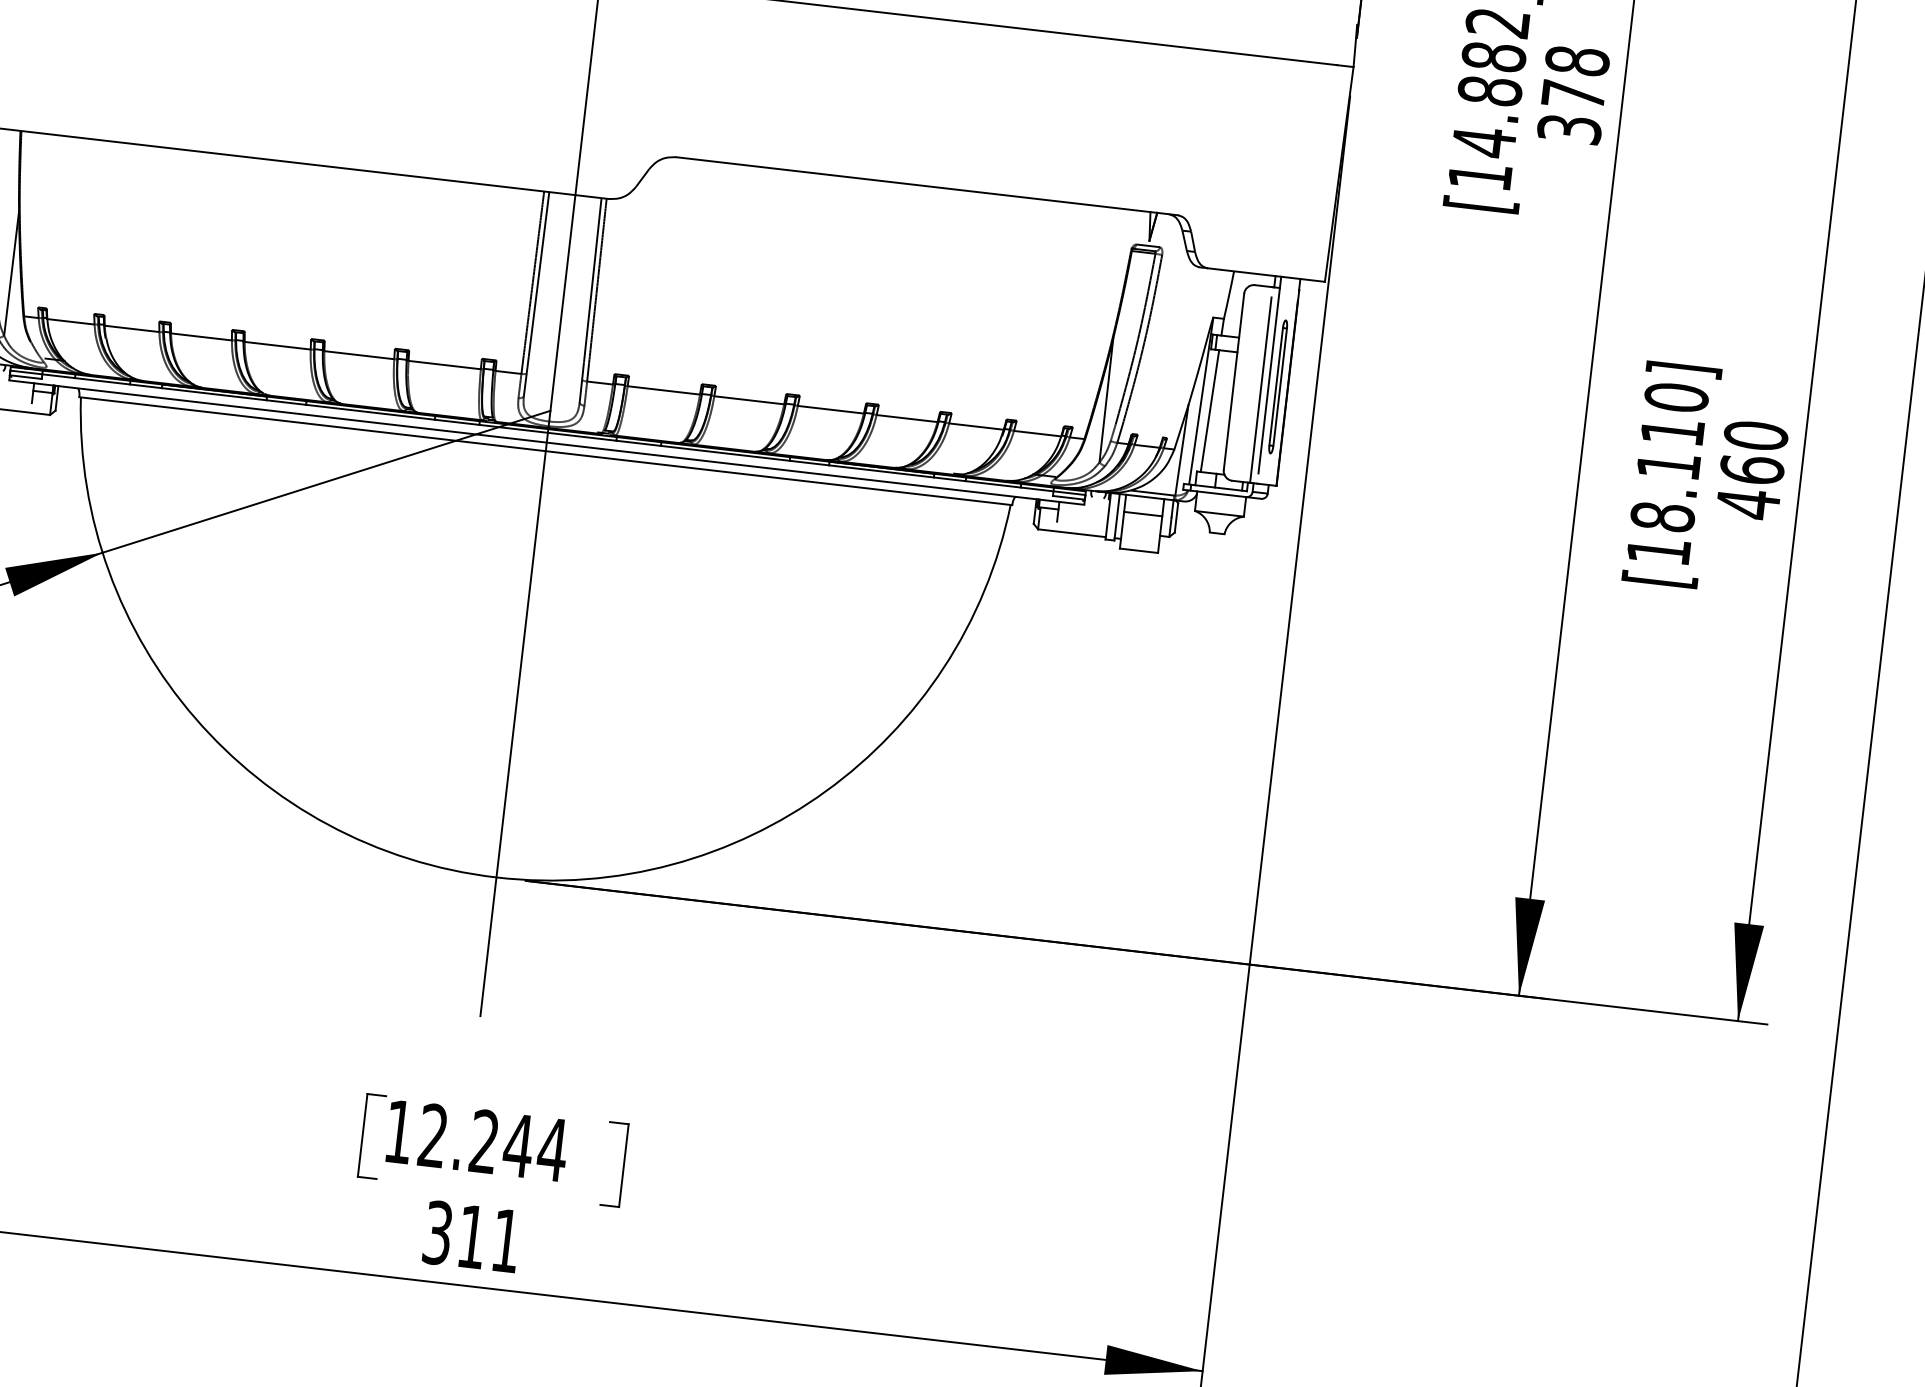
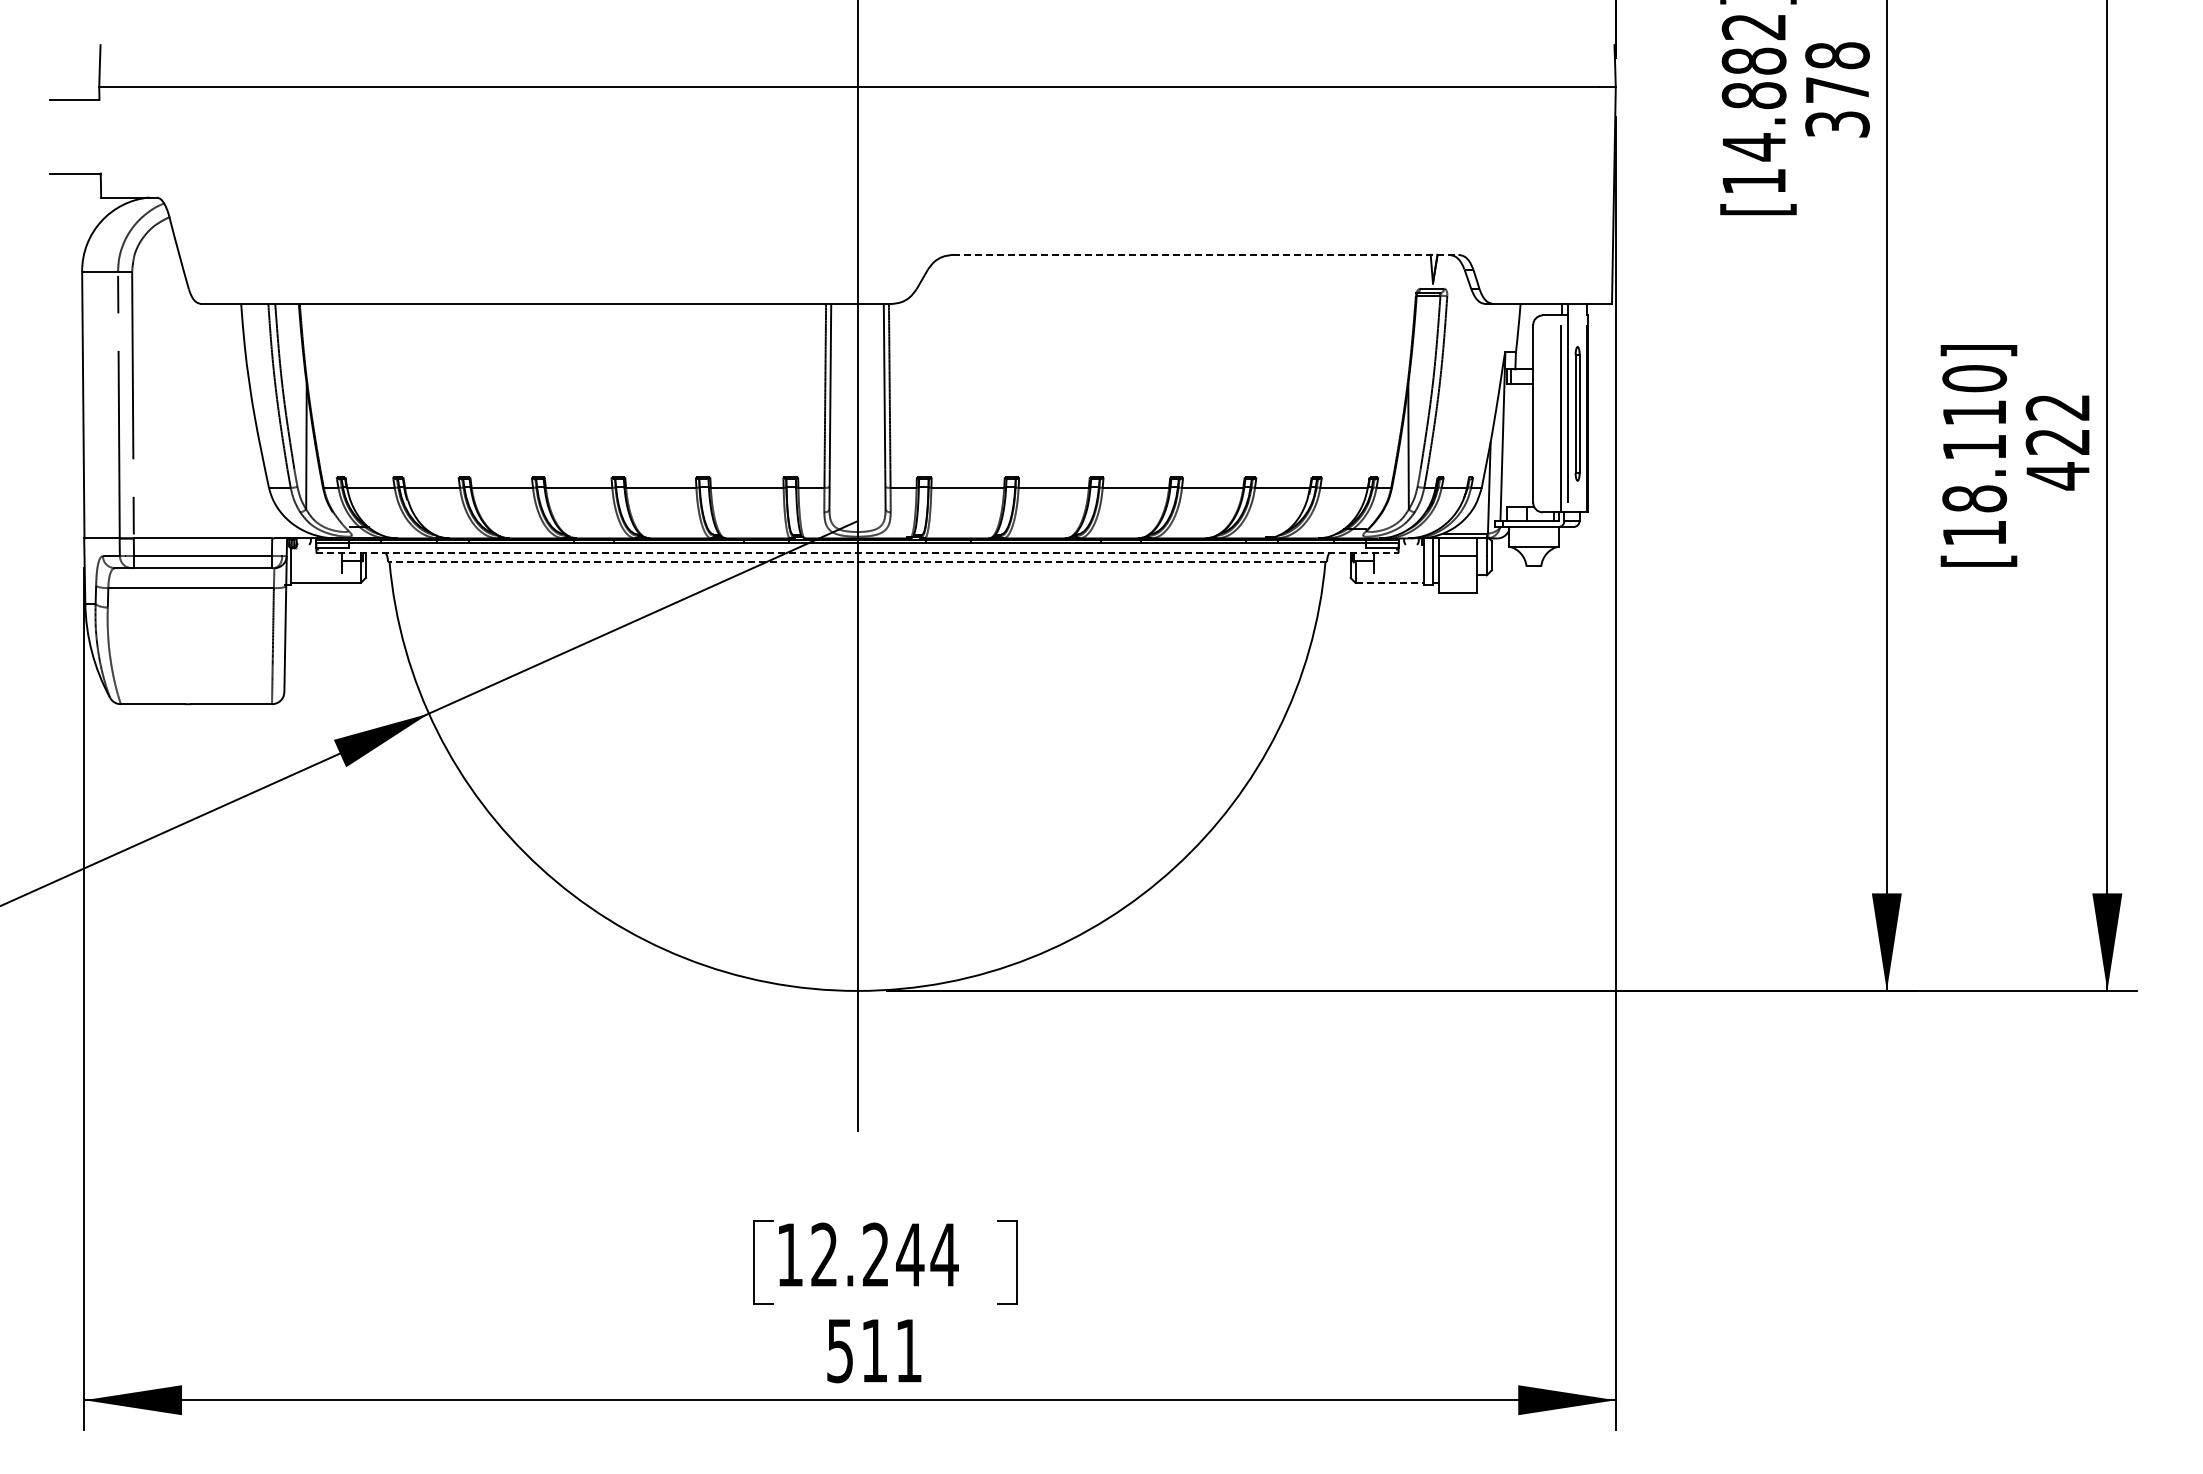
line: (926, 185) -> (1205, 254), solid -> dashed
line: (1209, 410) -> (1512, 445), removed
line: (547, 442) -> (858, 553), solid -> dashed
line: (545, 450) -> (857, 561), solid -> dashed
text: (1753, 452) -> (2057, 424), 460 -> 422
line: (1072, 532) -> (1390, 582), solid -> dashed
text: (438, 1232) -> (840, 1350), 311 -> 511

